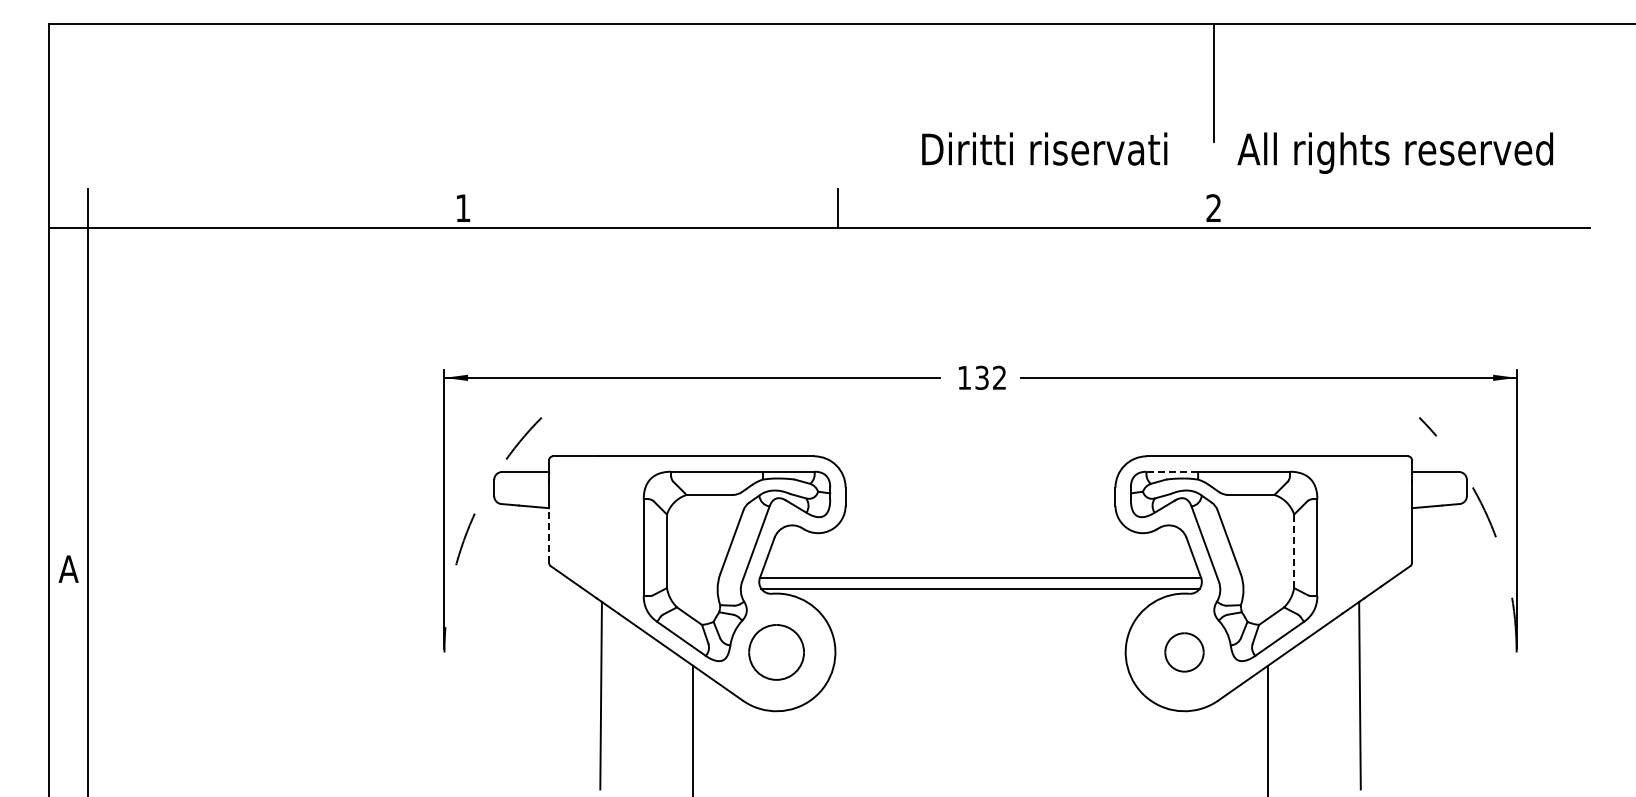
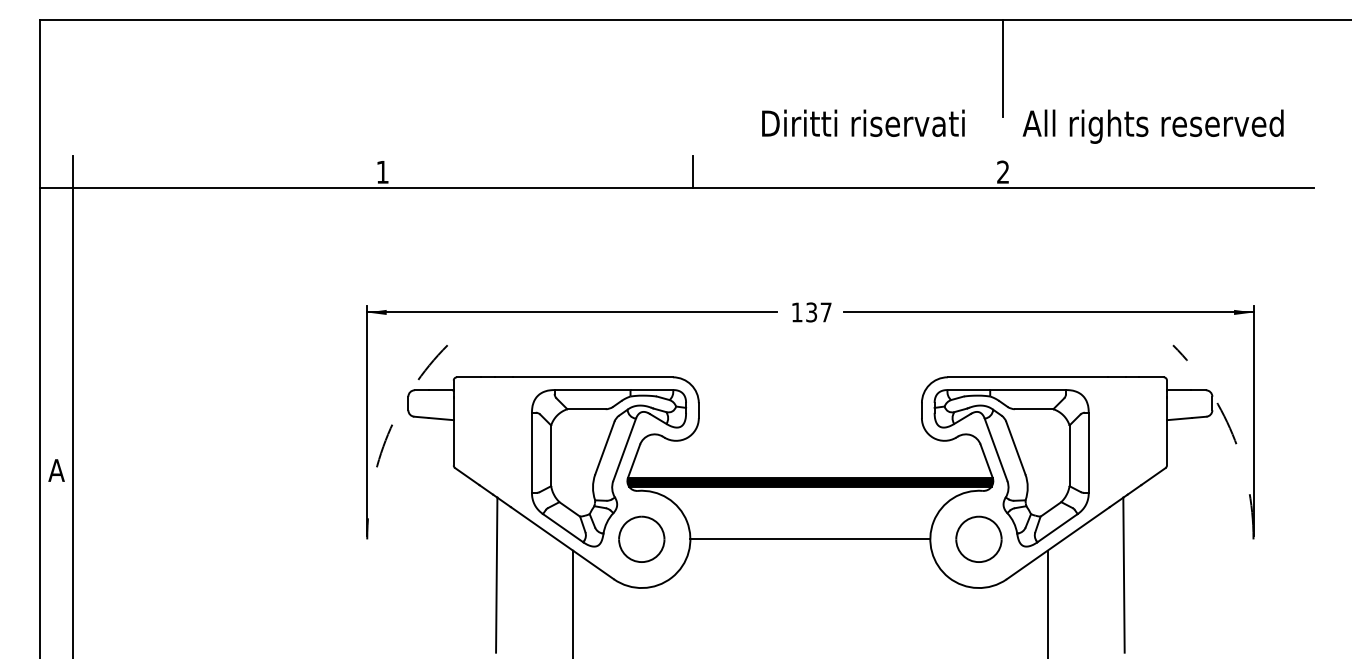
text: (999, 377) -> (826, 312), 132 -> 137
line: (1172, 471) -> (969, 389), dashed -> solid
line: (549, 535) -> (454, 442), dashed -> solid
line: (1294, 551) -> (1069, 455), dashed -> solid
fill: (980, 583) -> (810, 482), added
line: (980, 652) -> (810, 539), added
part: (1184, 652) -> (978, 539), size x1.43

